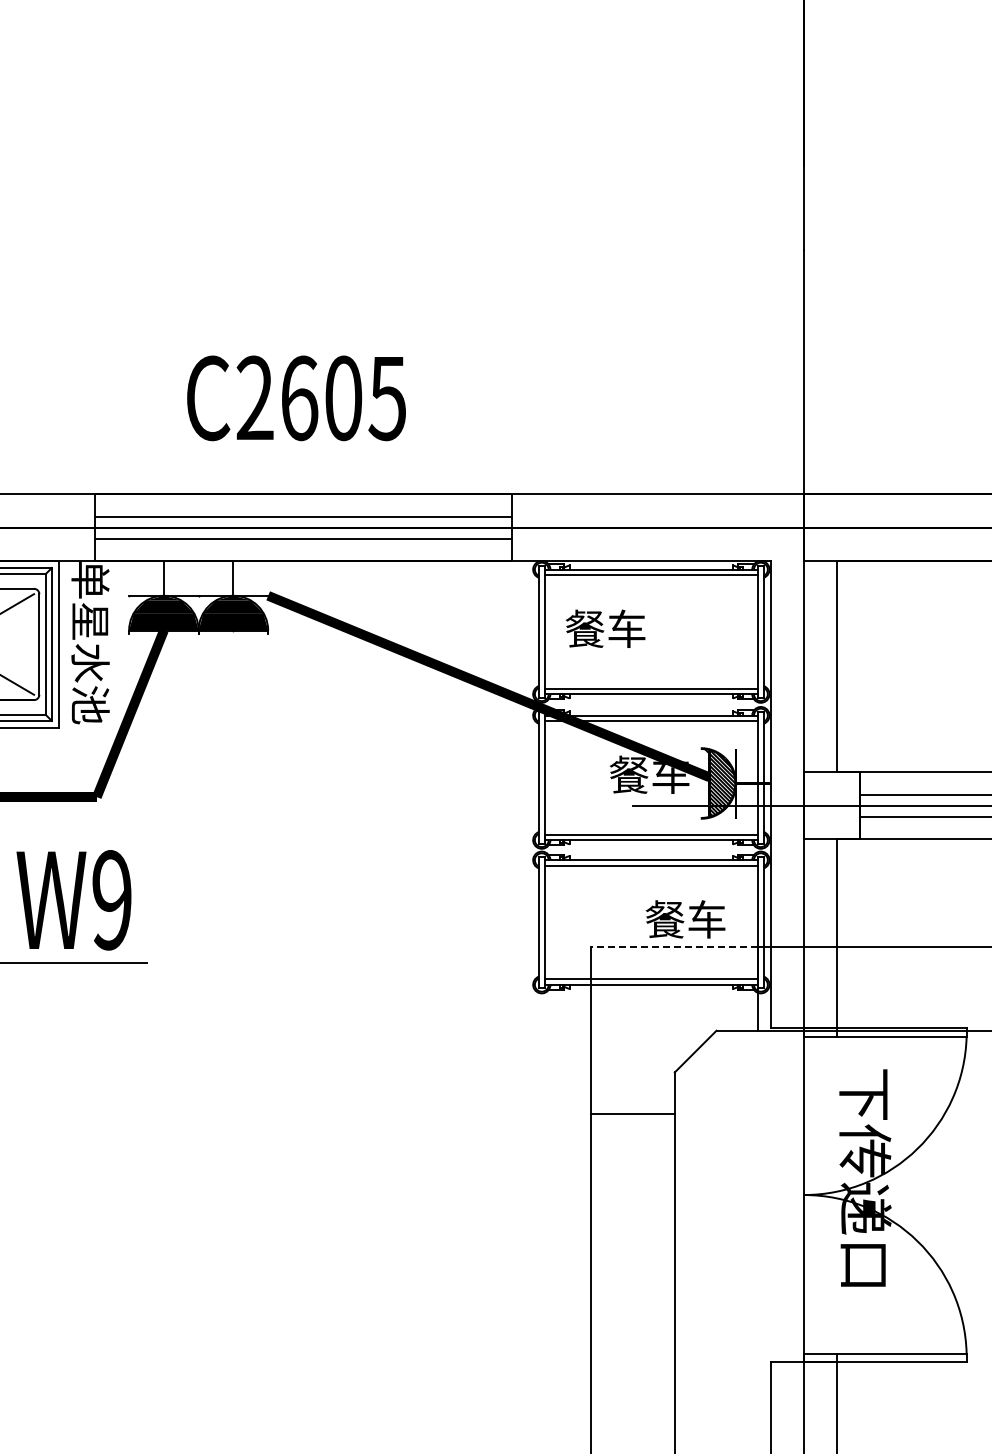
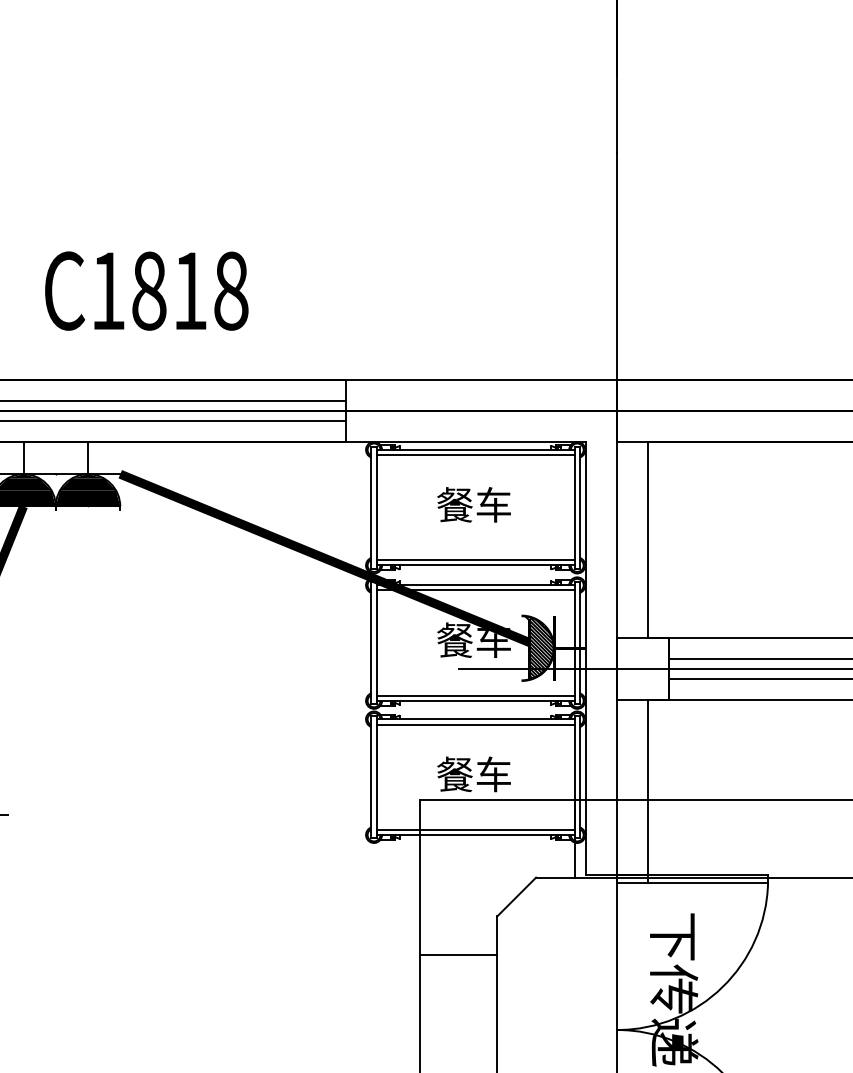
text: (321, 398) -> (169, 291), C2605 -> C1818
text: (605, 628) -> (473, 504), moved
text: (685, 919) -> (473, 774), moved
line: (674, 947) -> (497, 800), dashed -> solid

